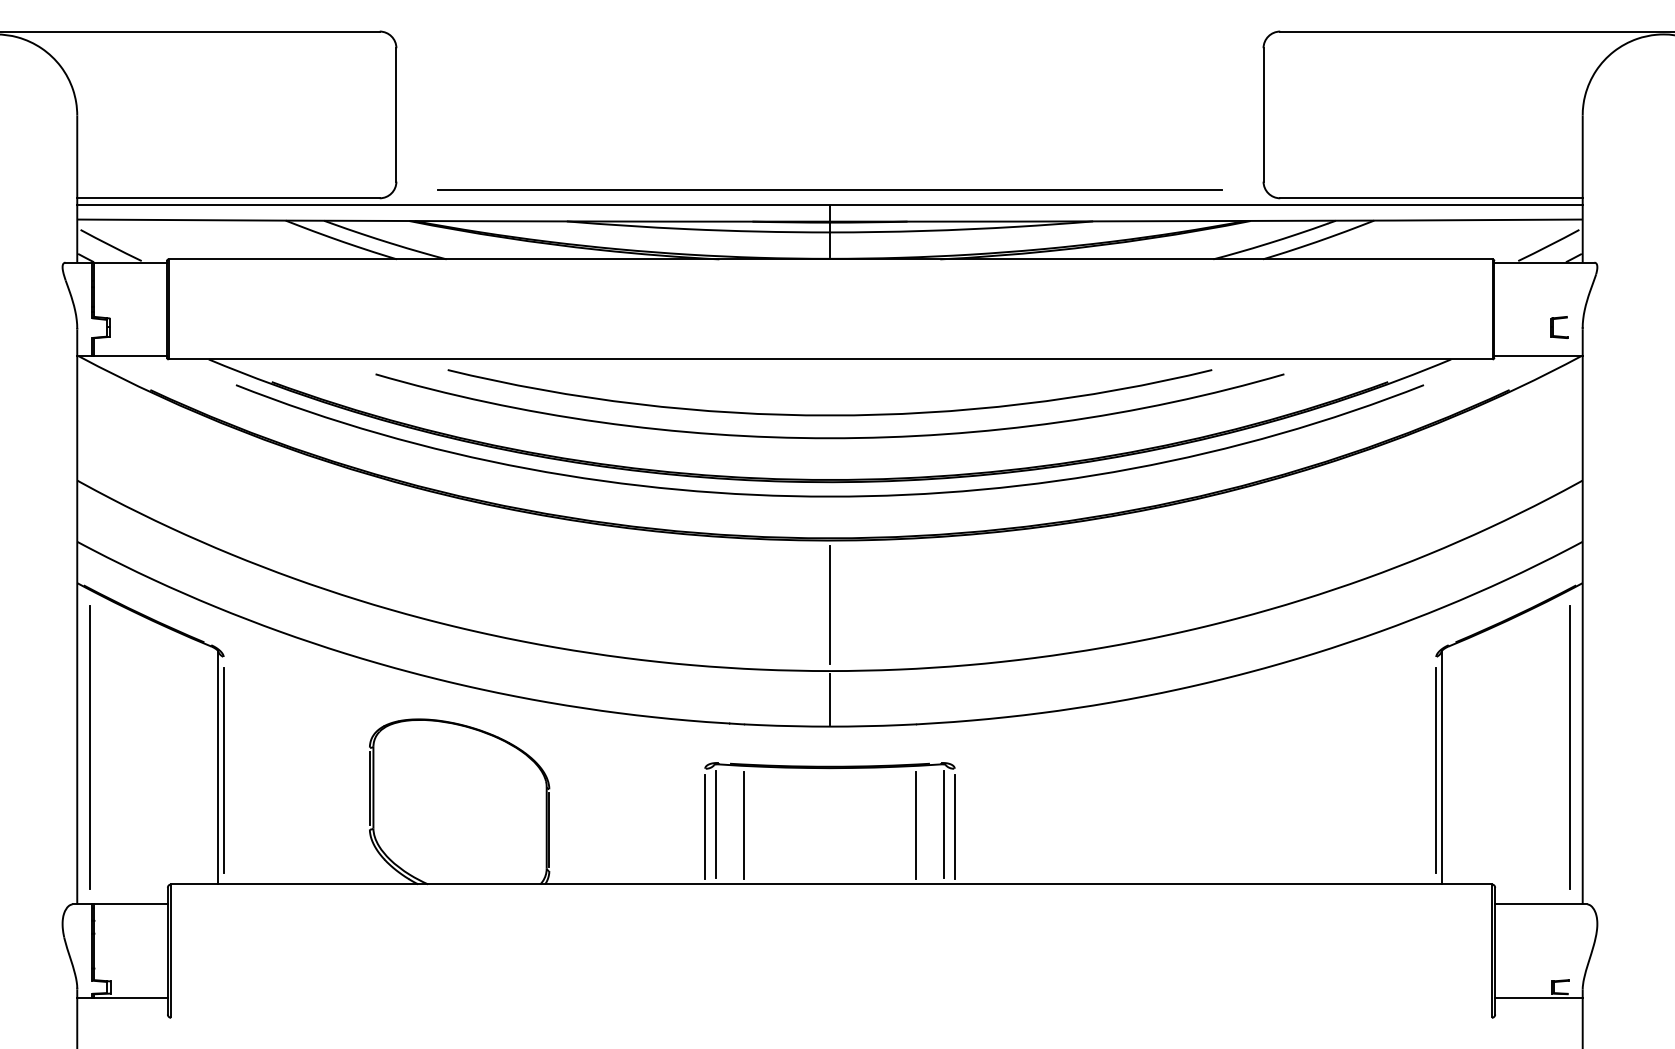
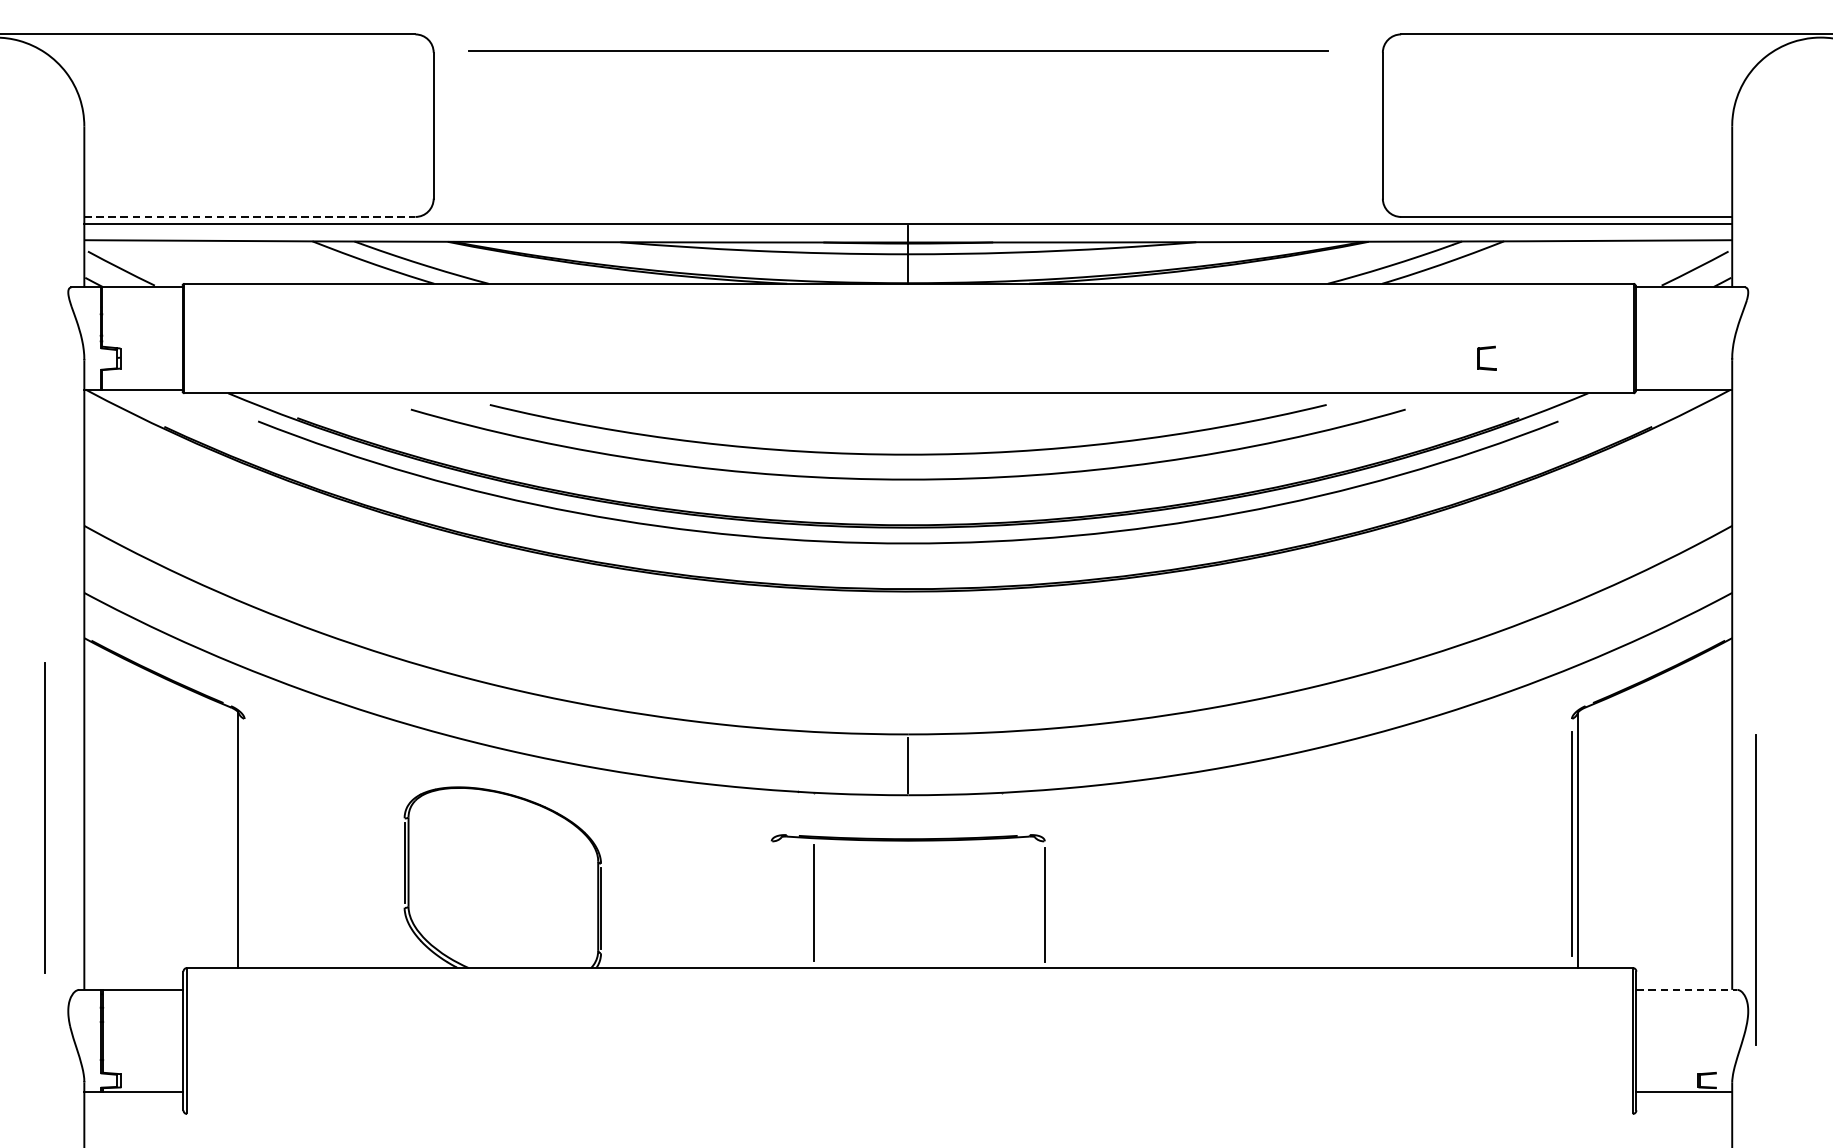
line: (829, 189) -> (897, 50), moved
line: (229, 198) -> (250, 217), solid -> dashed
part: (1559, 327) -> (1486, 358), moved
line: (829, 604) -> (907, 661), removed
line: (89, 747) -> (44, 818), moved
line: (1569, 747) -> (1756, 890), moved
line: (223, 770) -> (244, 843), removed
line: (715, 824) -> (782, 902), removed
line: (915, 824) -> (1001, 902), removed
line: (944, 824) -> (1033, 902), removed
line: (705, 826) -> (772, 904), removed
line: (1541, 904) -> (1687, 989), solid -> dashed

